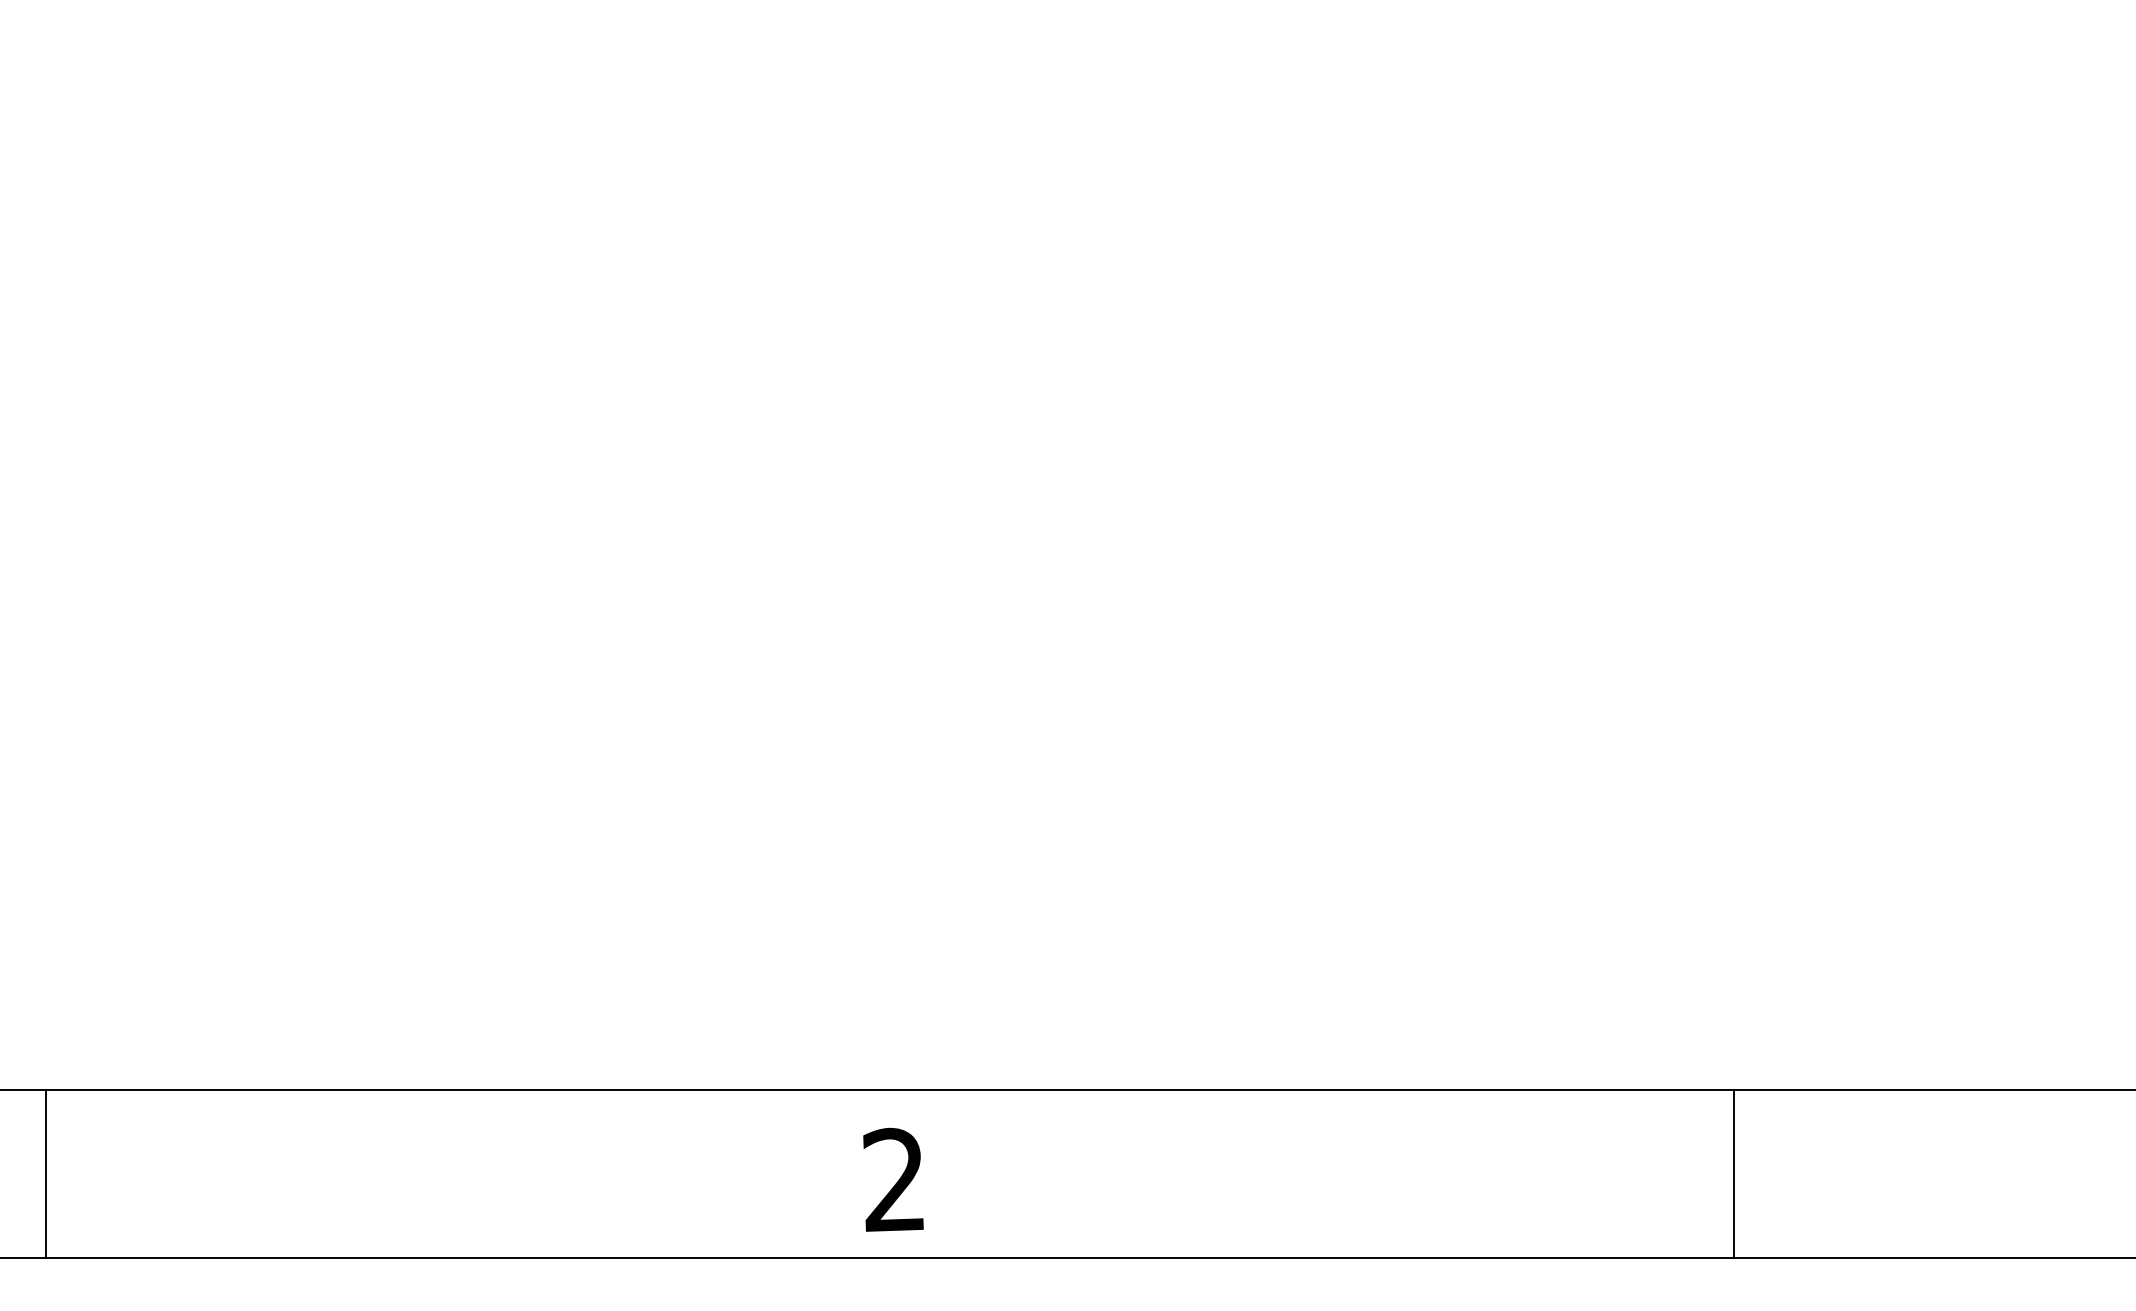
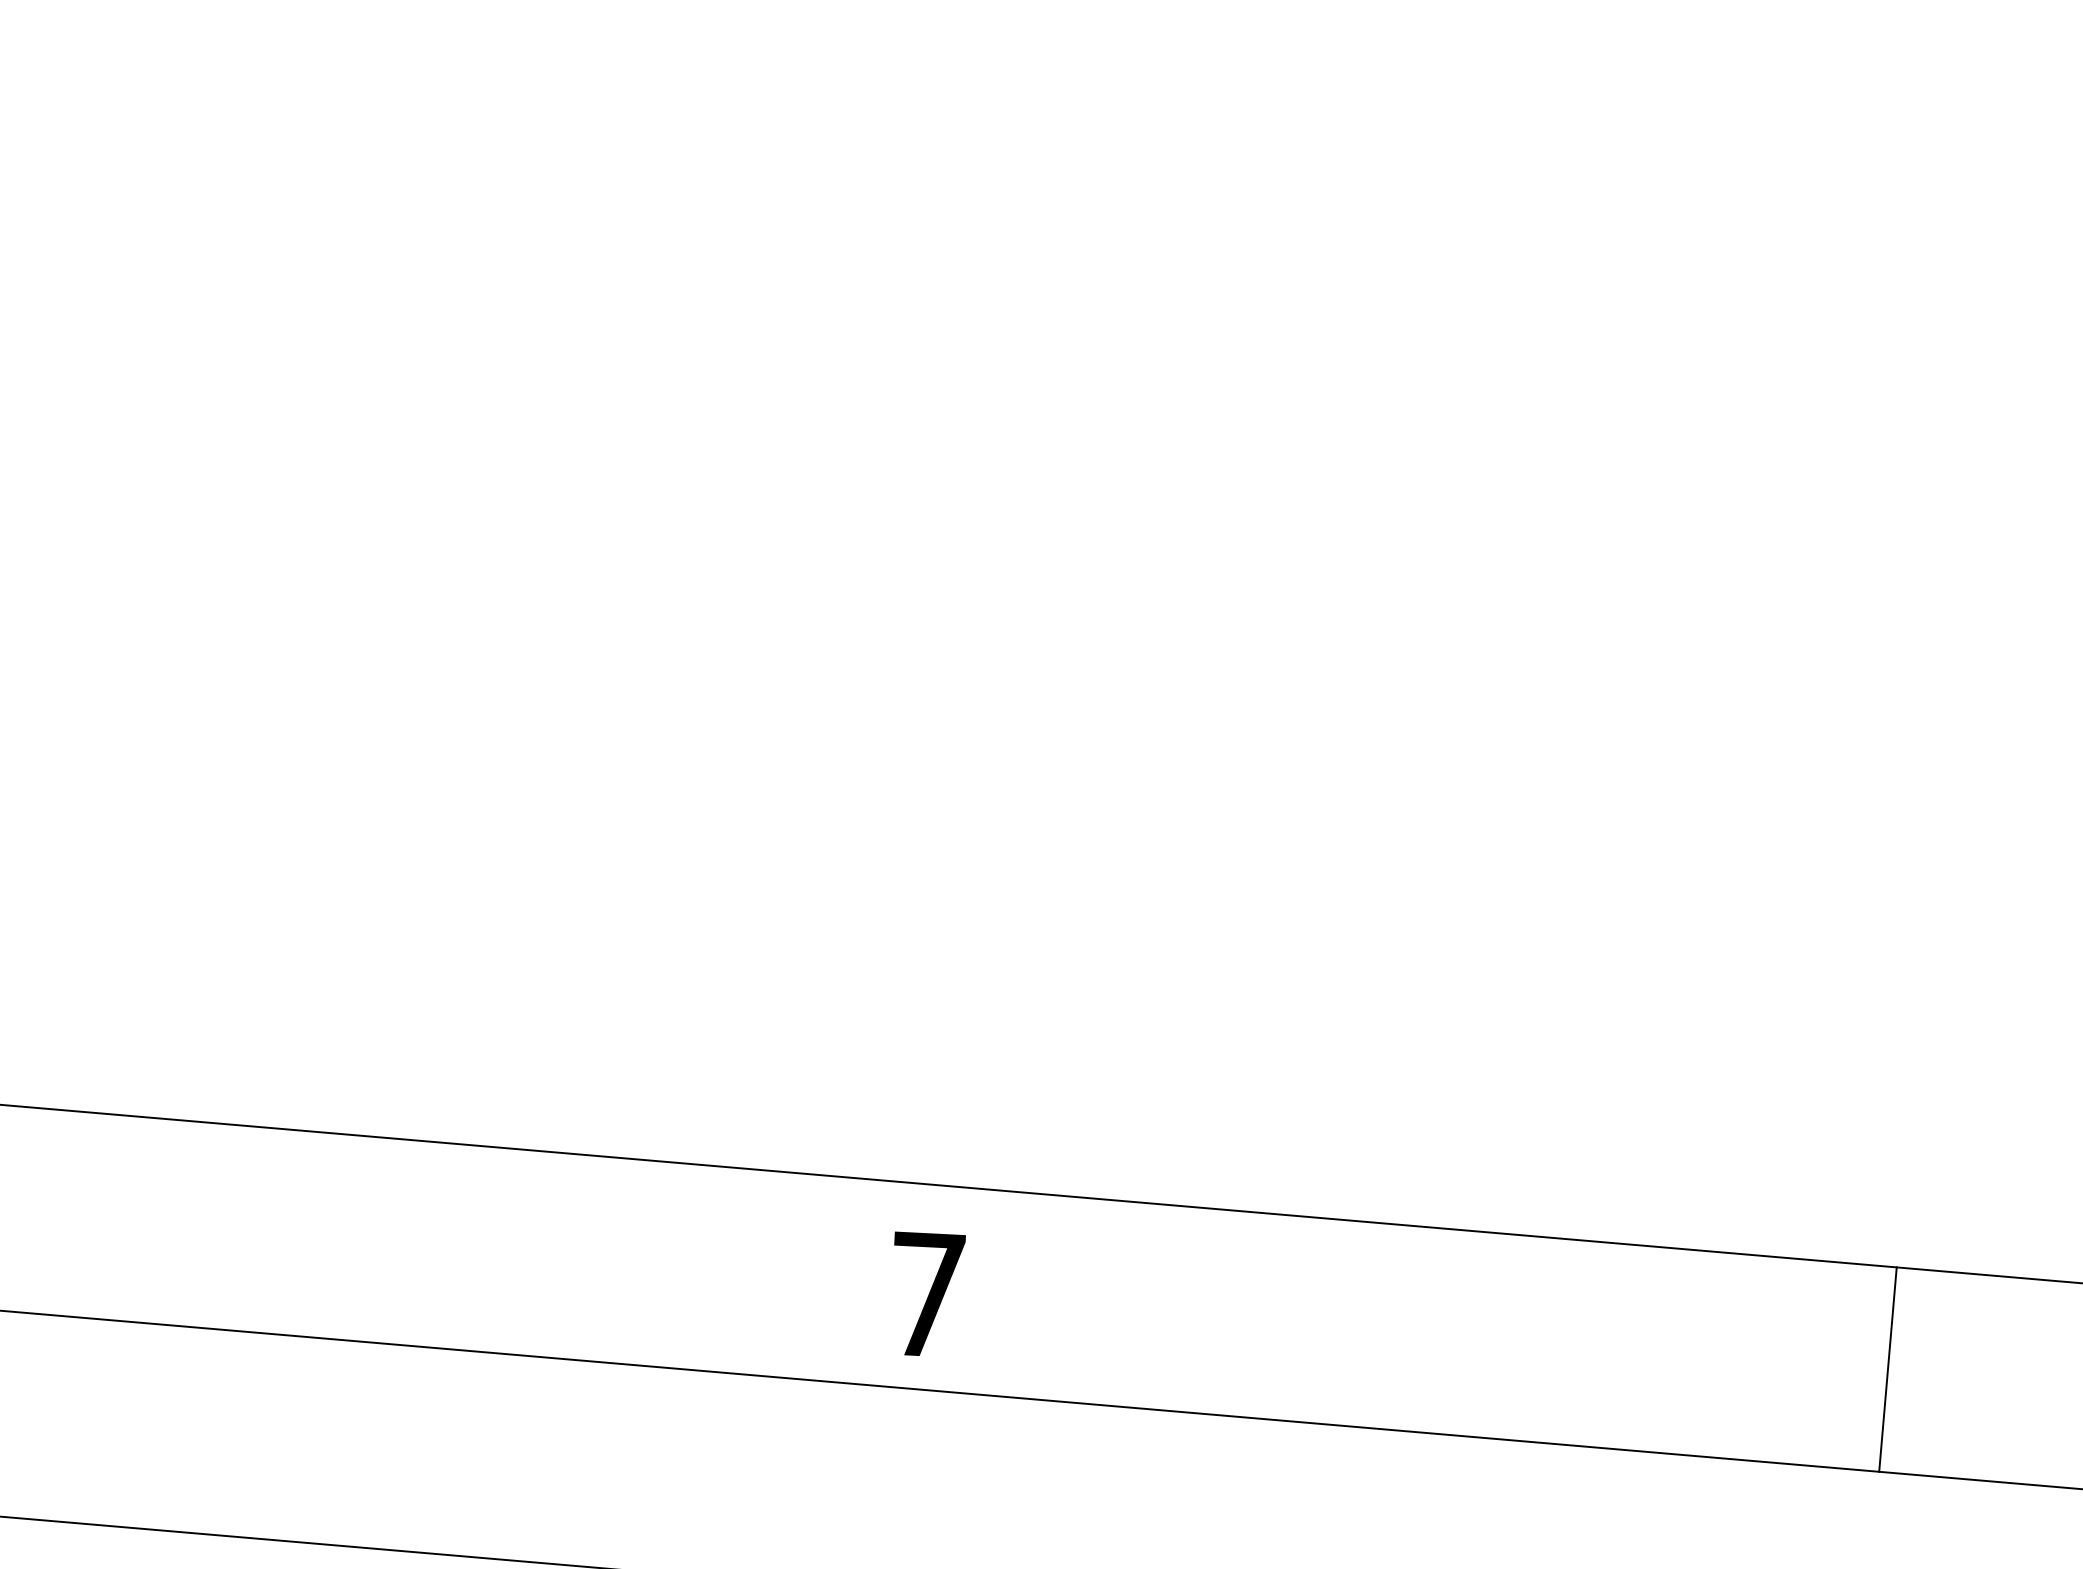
line: (1734, 1173) -> (1888, 1369), moved
text: (893, 1179) -> (926, 1293), 2 -> 7

